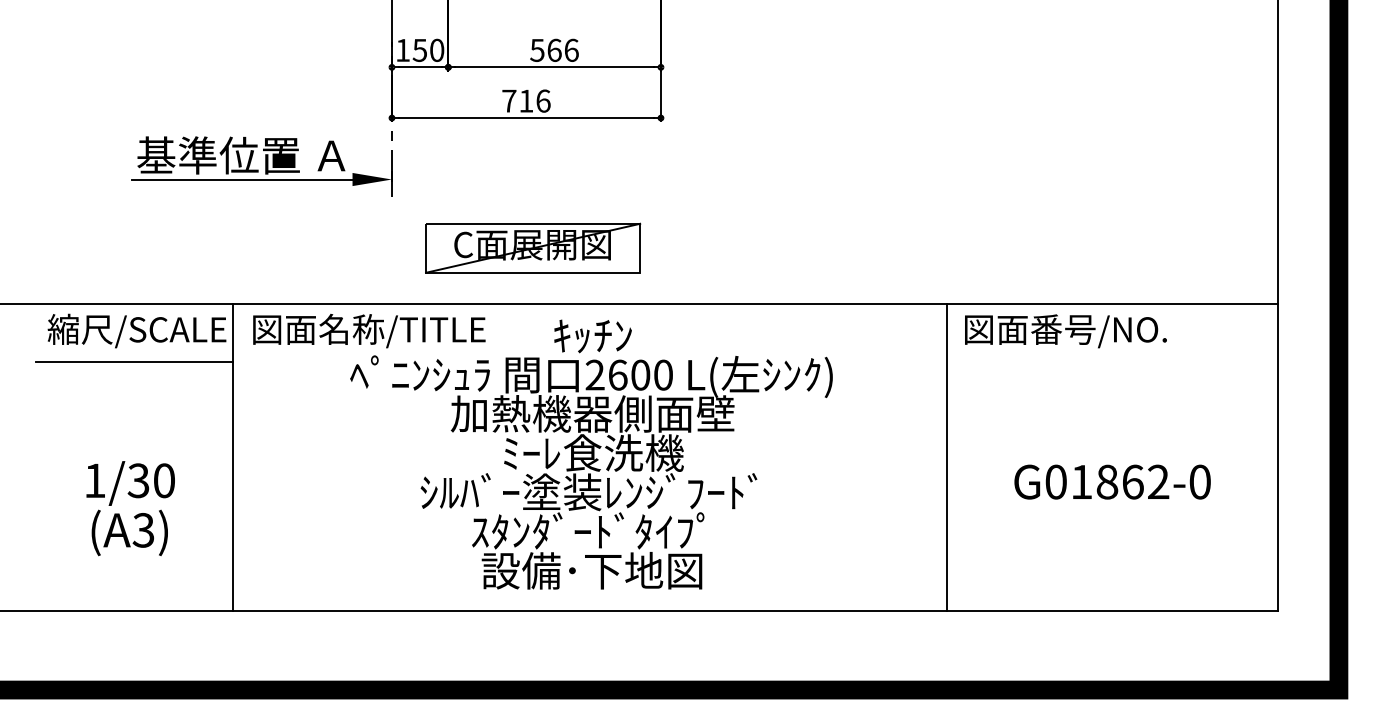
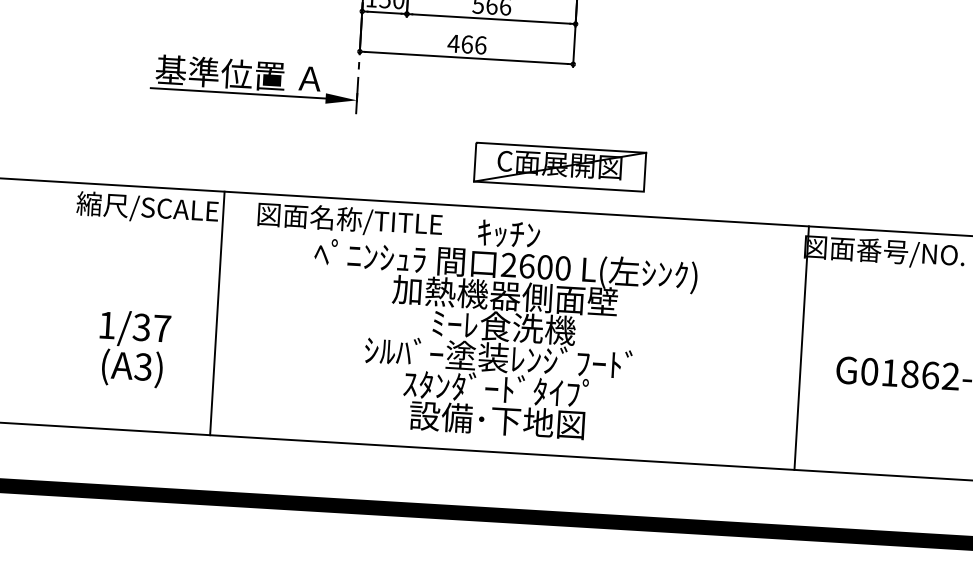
text: (517, 100) -> (460, 43), 716 -> 466
part: (533, 247) -> (560, 166), moved
text: (369, 331) -> (350, 220), moved
line: (133, 362) -> (143, 233), removed
line: (947, 457) -> (802, 348), moved
text: (164, 480) -> (162, 328), 1/30 -> 1/37

